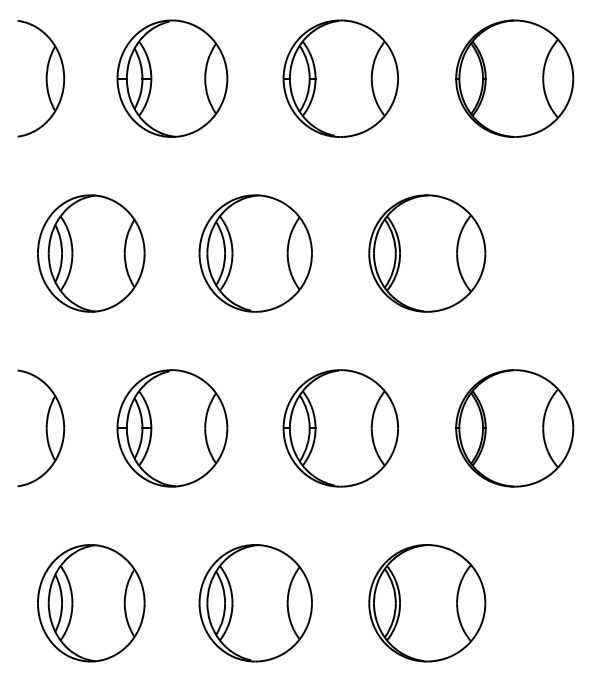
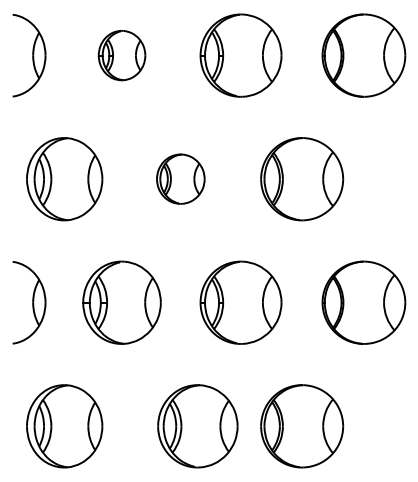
part: (172, 78) -> (122, 55), size x0.6
part: (255, 253) -> (180, 179), size x0.6
part: (255, 603) -> (197, 426), moved

